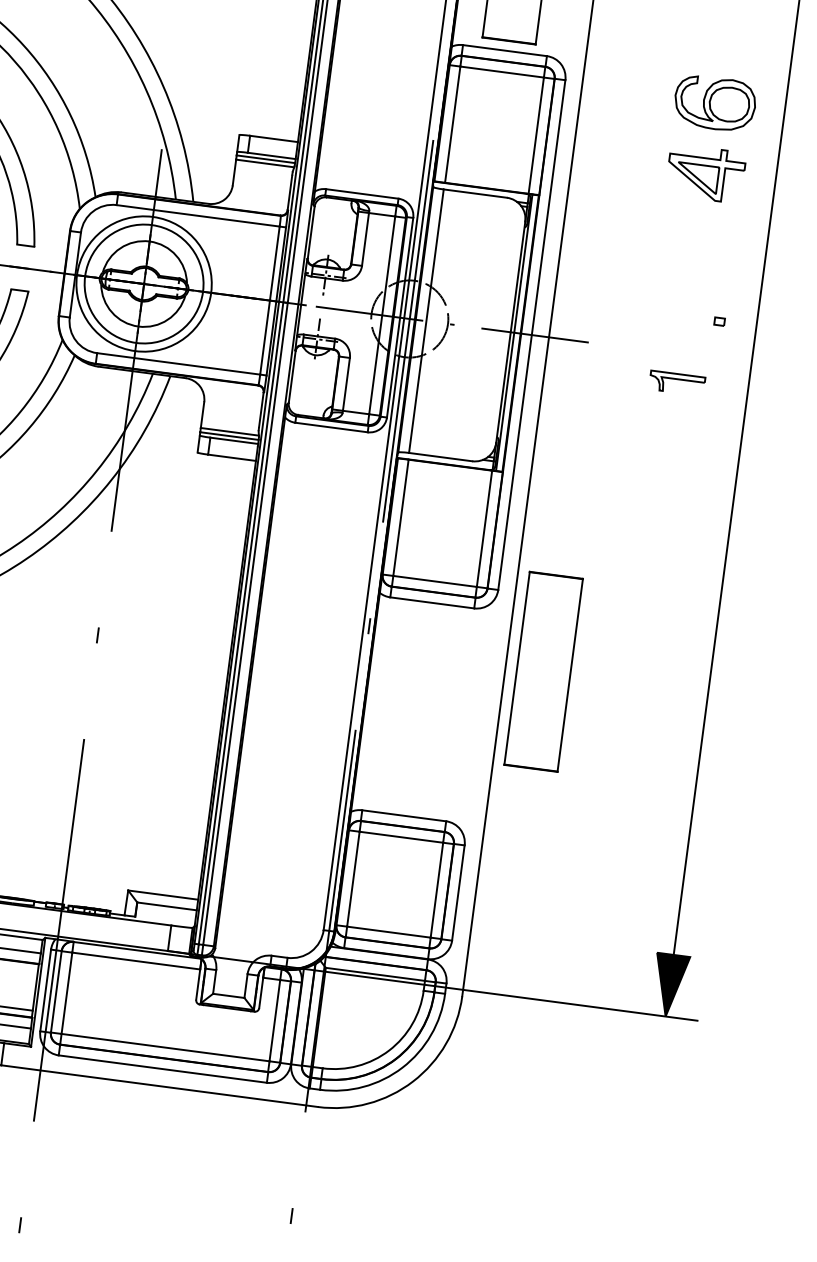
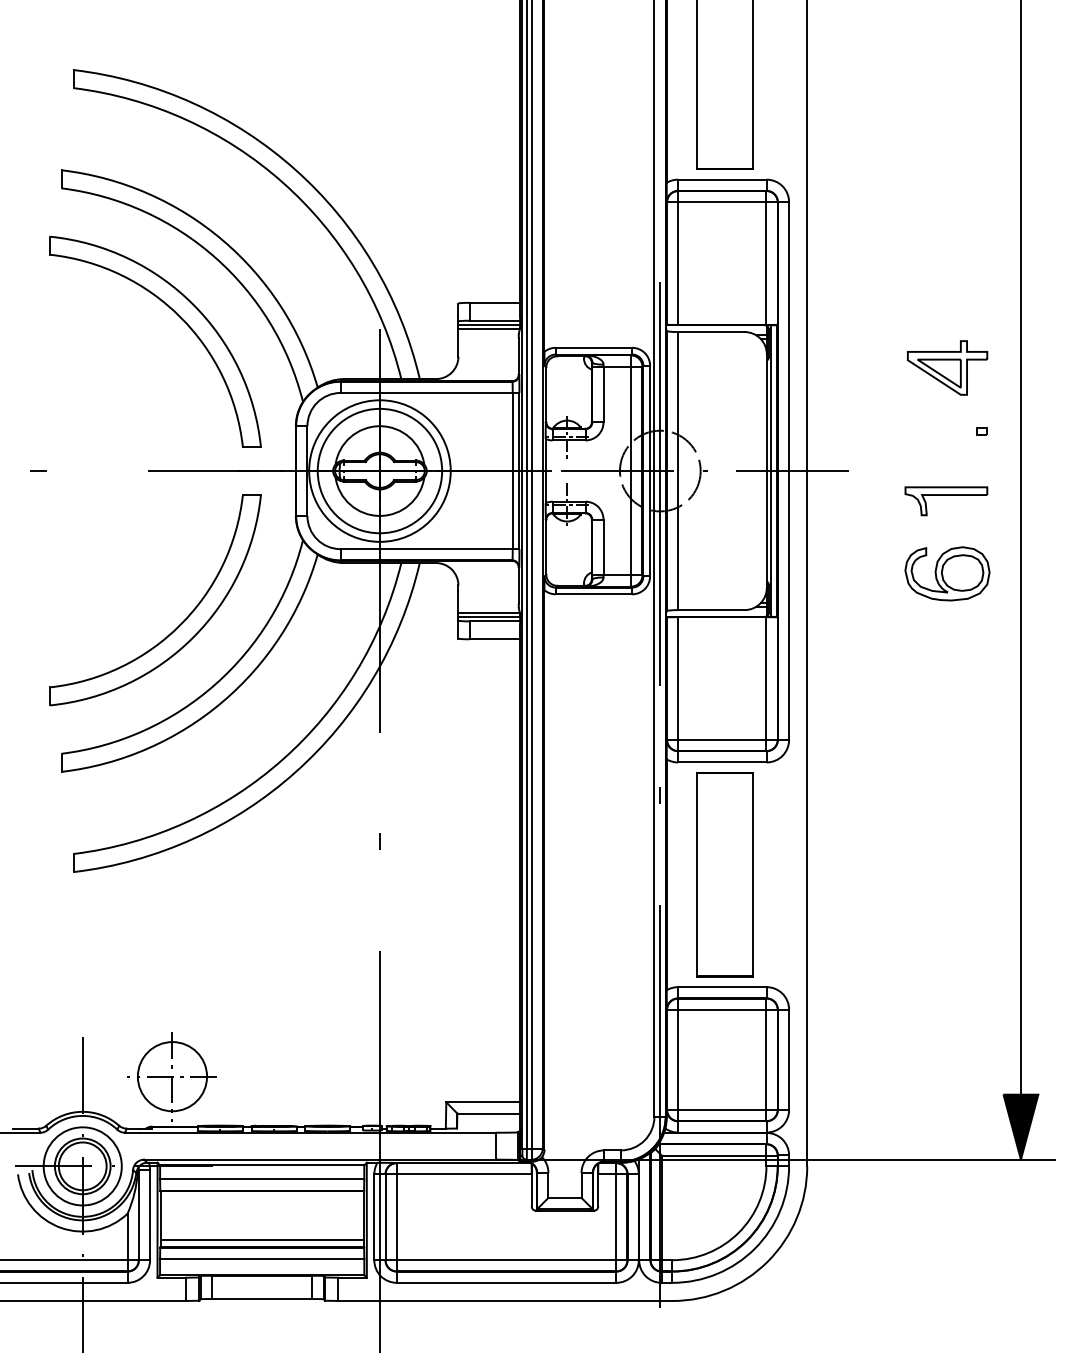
part: (715, 103) -> (947, 573), moved
part: (705, 173) -> (947, 367), moved
part: (677, 383) -> (946, 501), size x1.43
part: (542, 671) -> (724, 874), moved

